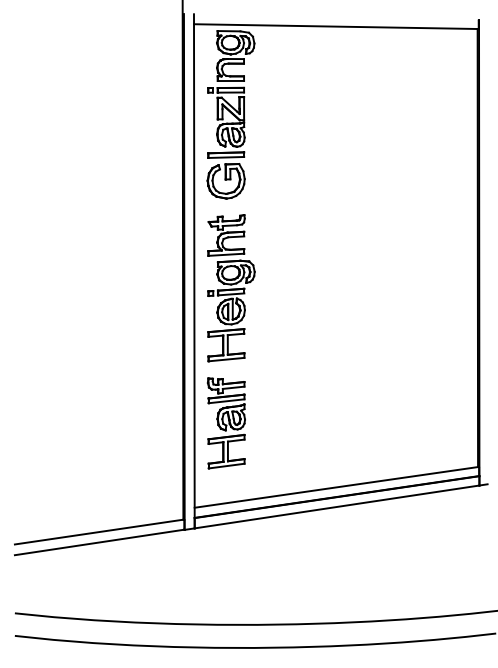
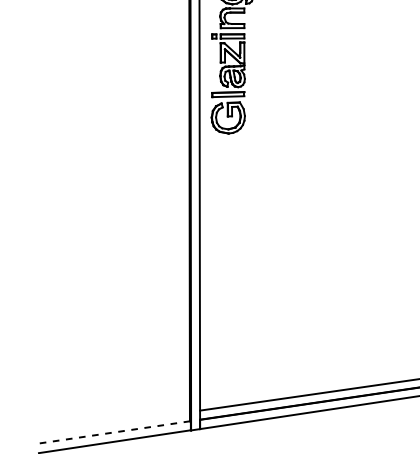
part: (231, 288) -> (233, 214), removed
part: (225, 423) -> (227, 335), removed
line: (98, 532) -> (113, 432), solid -> dashed

